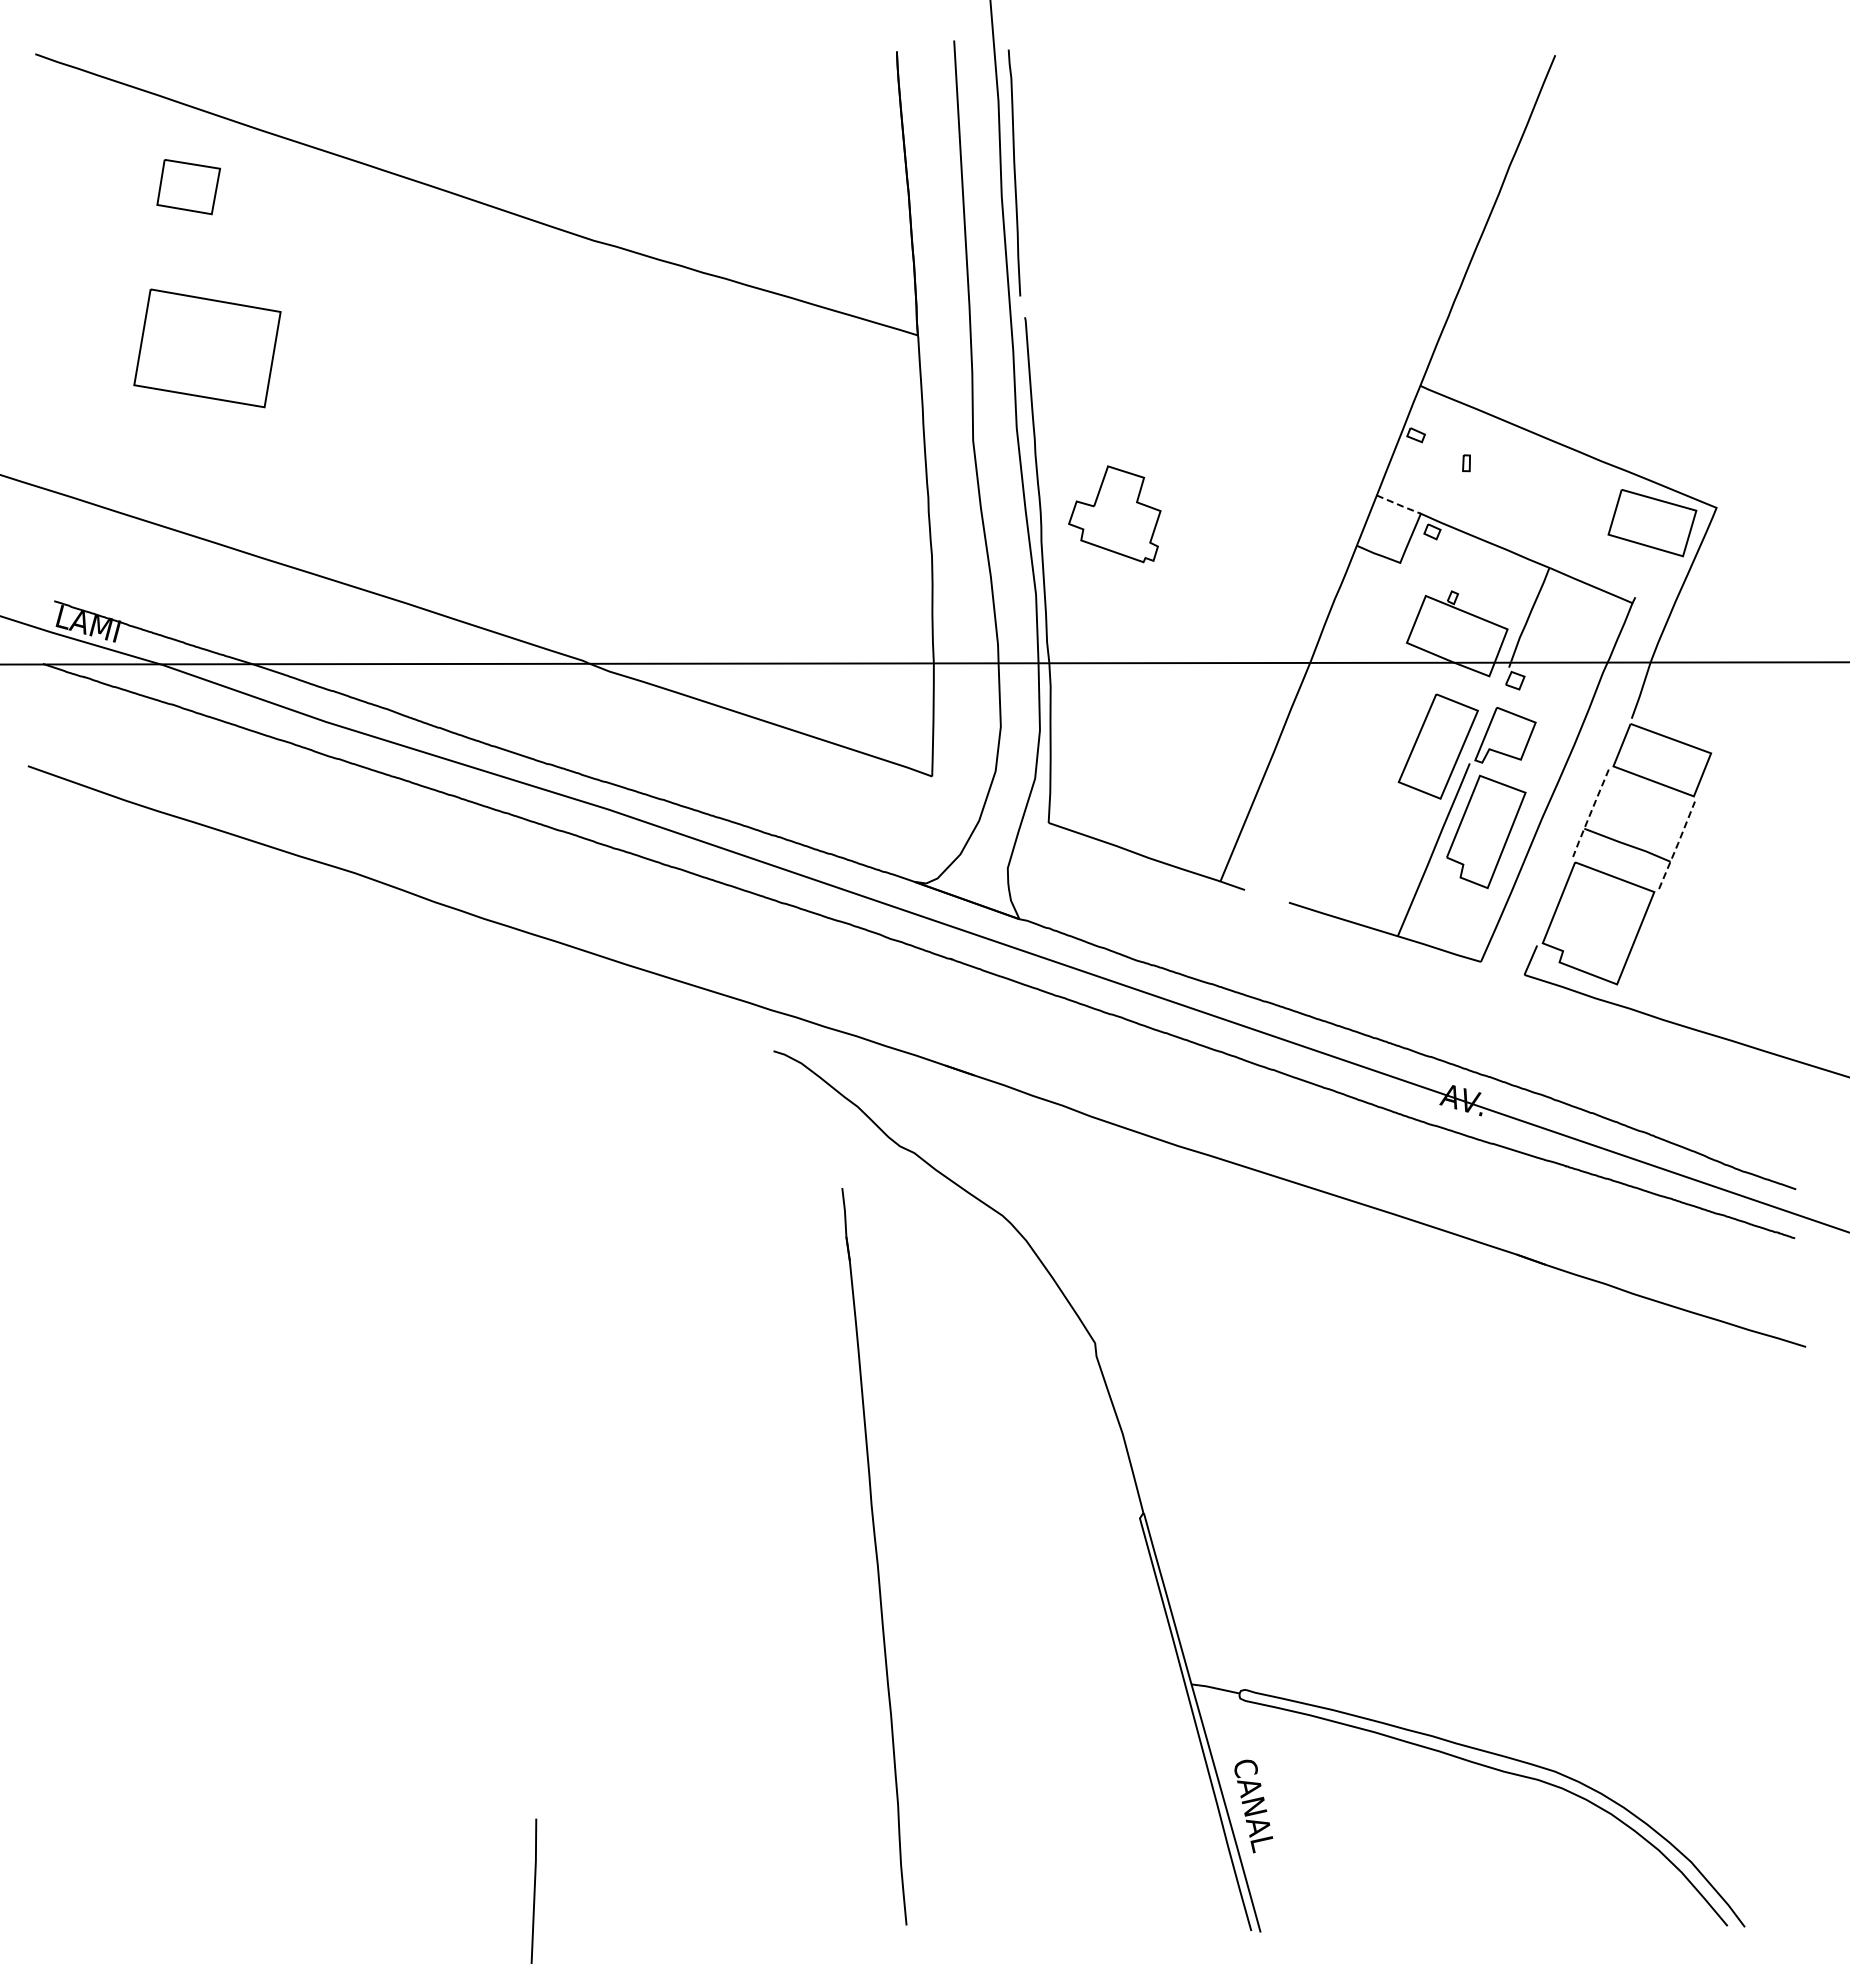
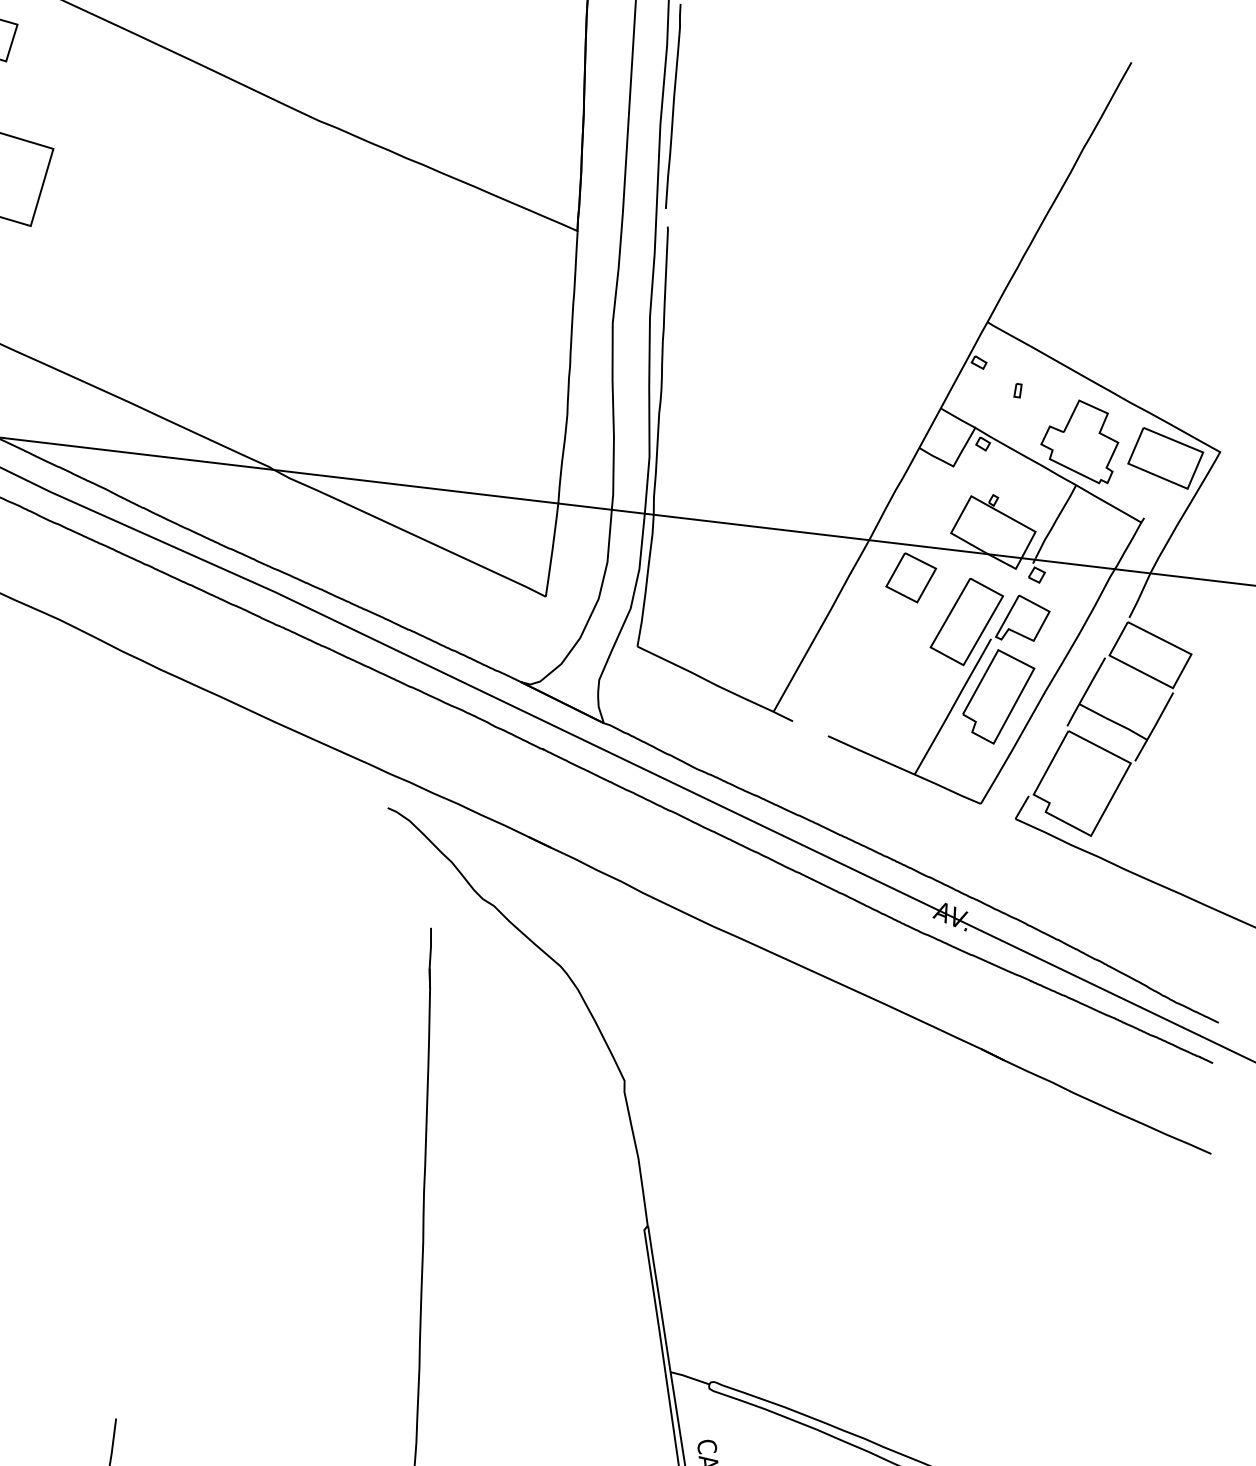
line: (1399, 505) -> (958, 418), dashed -> solid
part: (1114, 514) -> (1079, 440), moved
part: (1365, 701) -> (911, 577), added
line: (1590, 813) -> (1085, 692), dashed -> solid
line: (1677, 844) -> (1154, 726), dashed -> solid

